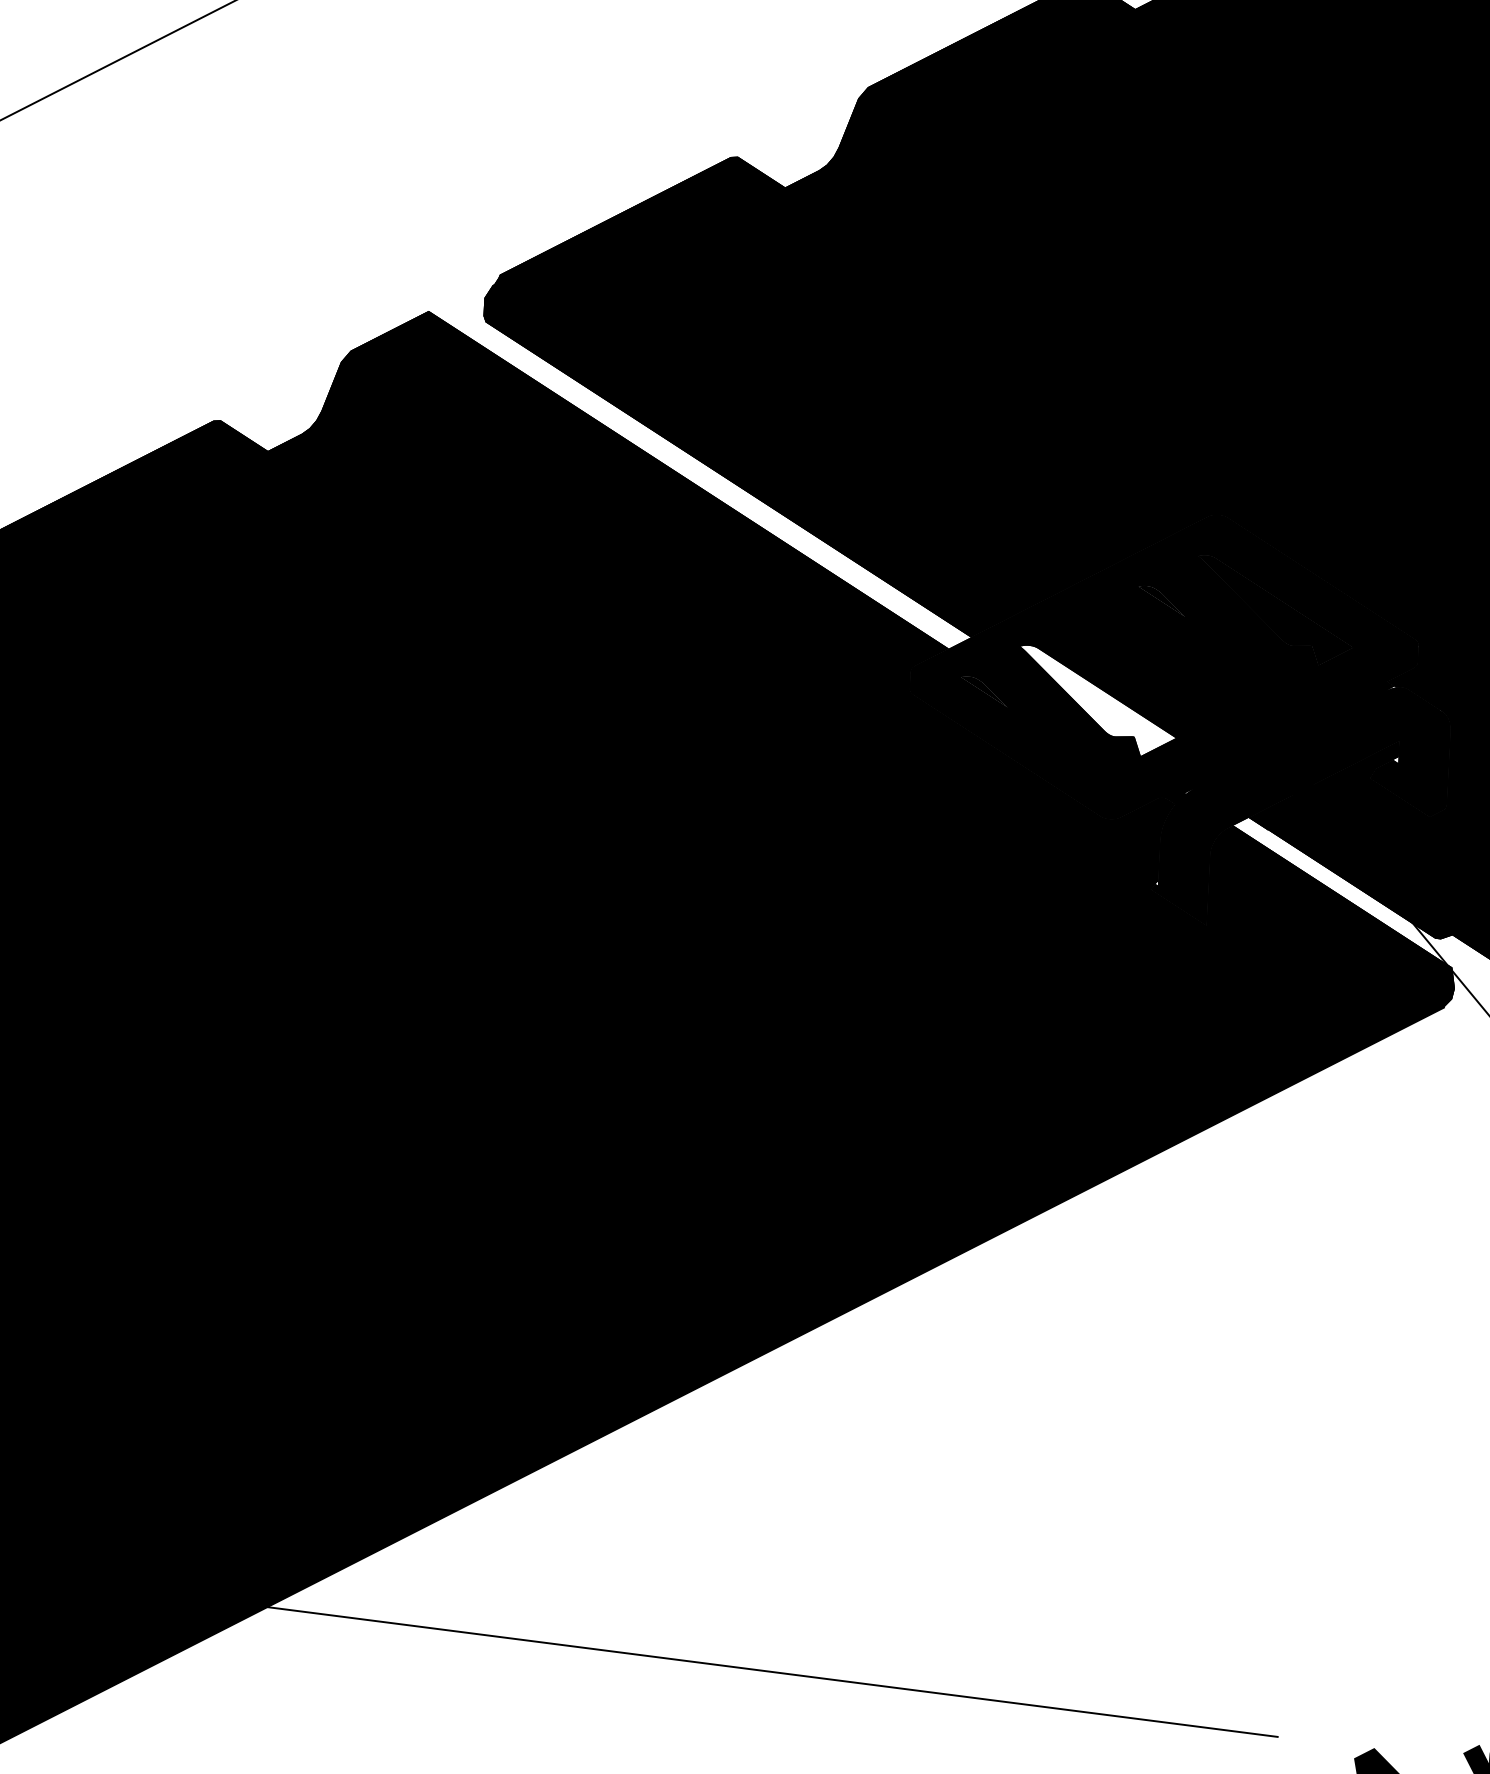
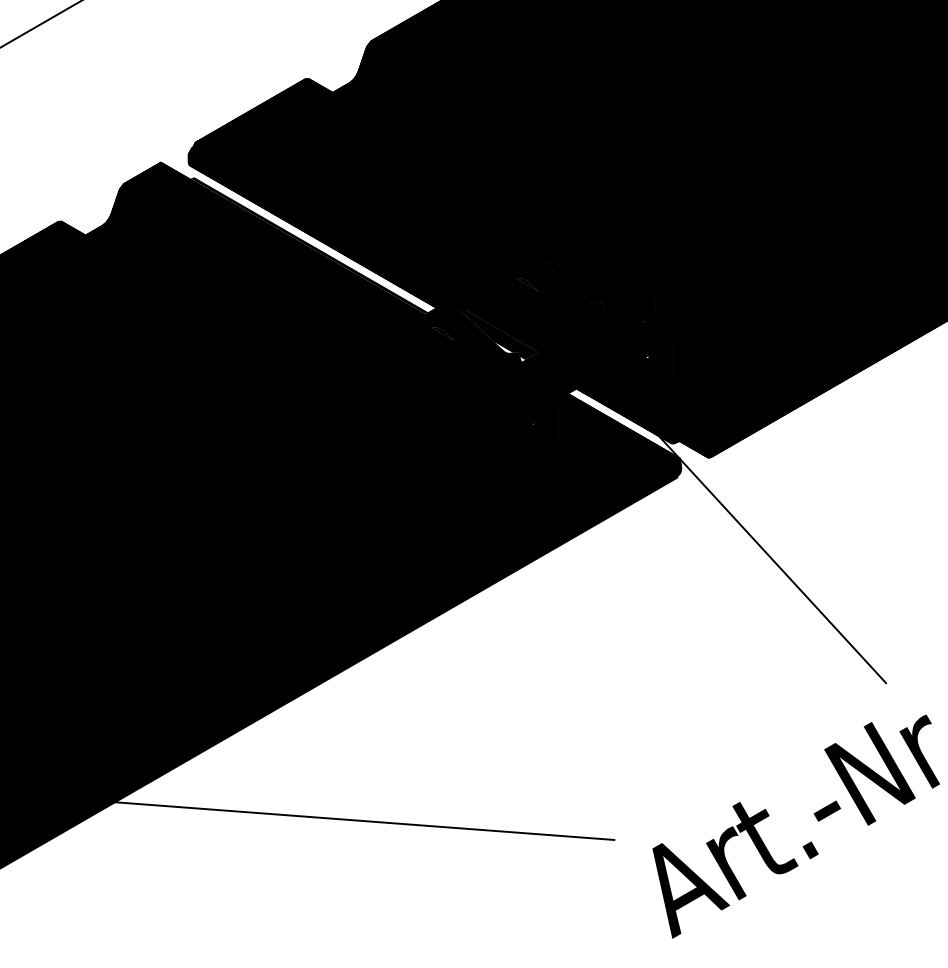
fill: (721, 496) -> (309, 245), added
fill: (1098, 697) -> (499, 334), added

